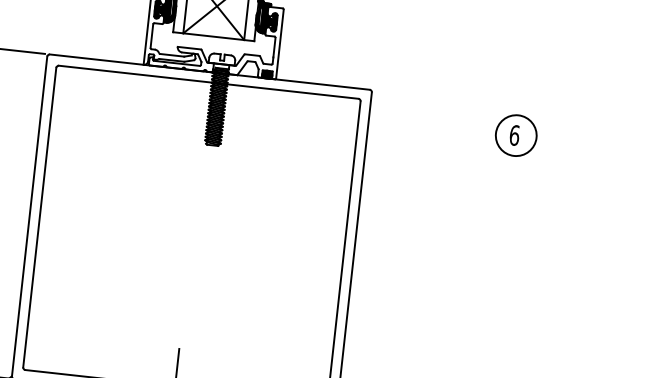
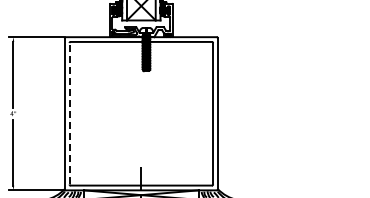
part: (516, 134) -> (287, 50), removed
line: (39, 217) -> (69, 113), solid -> dashed

